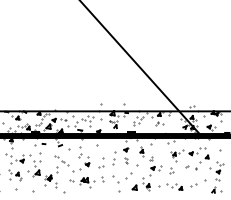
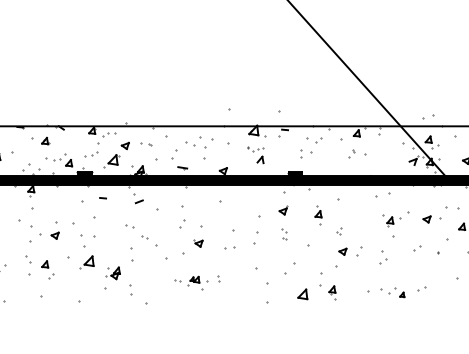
part: (86, 182) -> (196, 282), size x0.6
part: (177, 186) -> (396, 291), size x0.7

